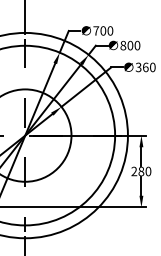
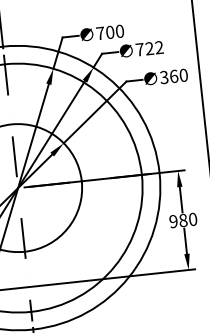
text: (130, 45) -> (149, 48), 800 -> 722
text: (134, 171) -> (173, 221), 280 -> 980

